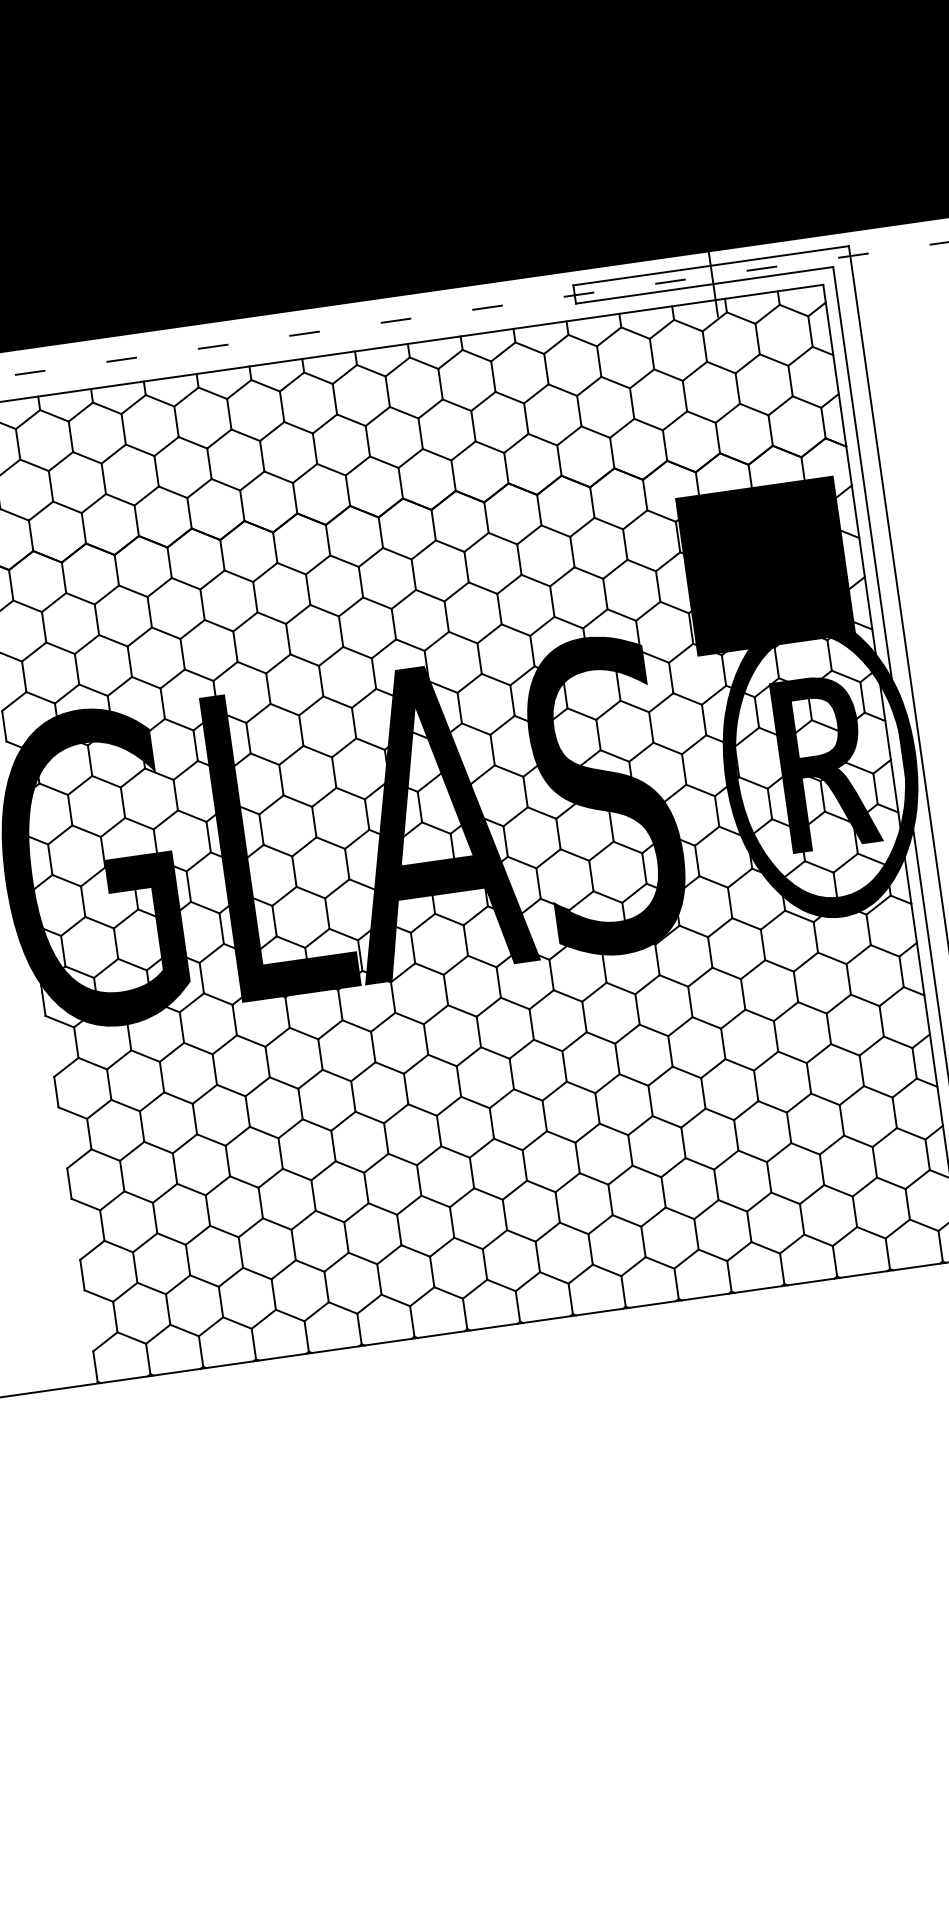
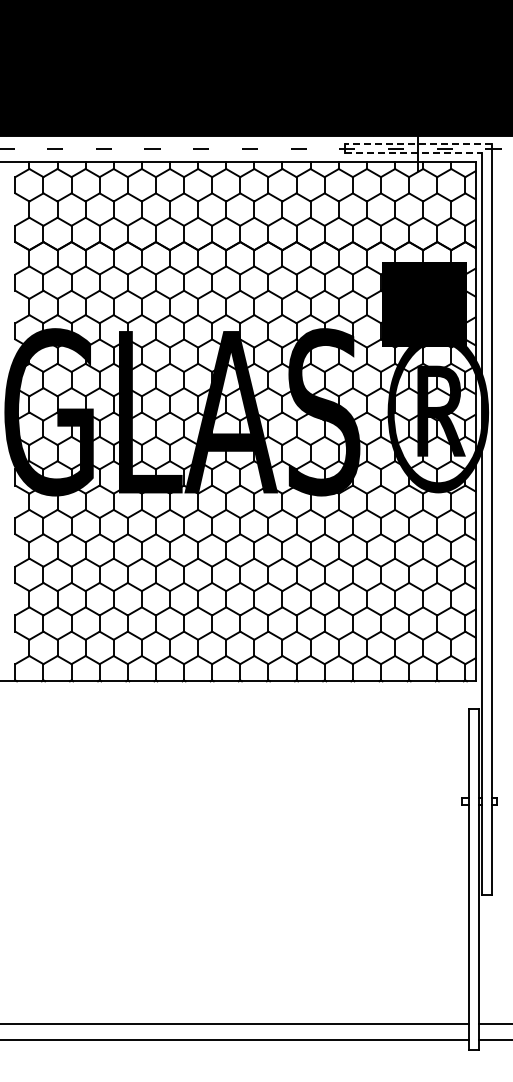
line: (709, 265) -> (417, 143), solid -> dashed
line: (706, 285) -> (414, 153), solid -> dashed

